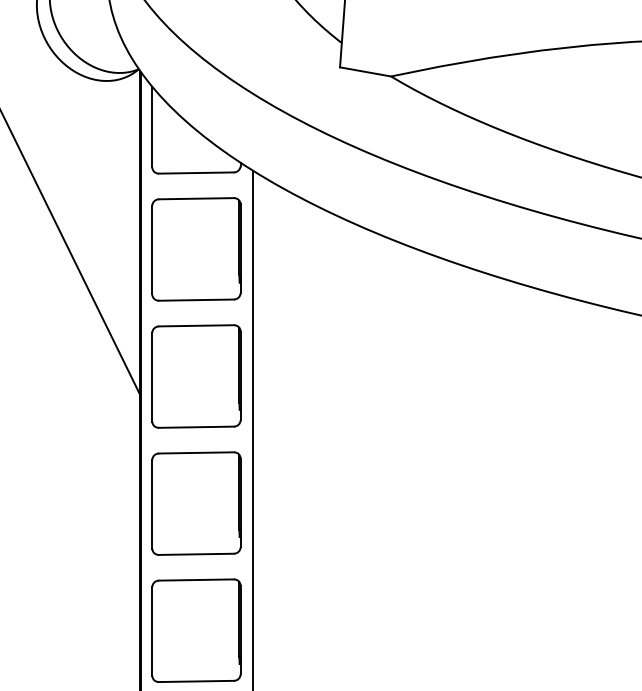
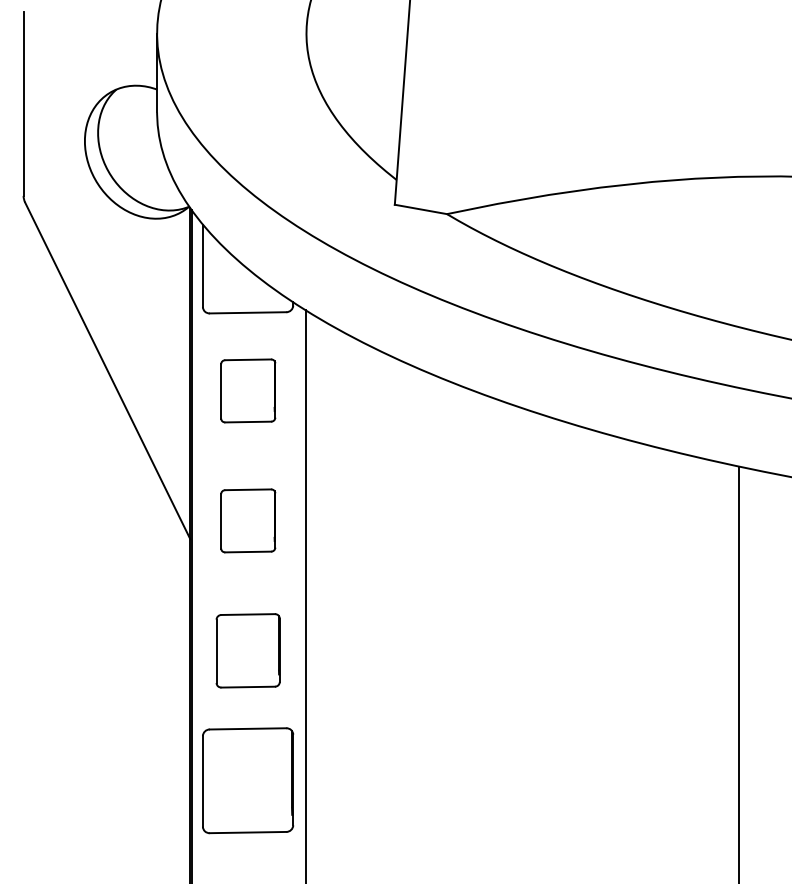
part: (196, 249) -> (248, 390), size x0.6
part: (196, 376) -> (248, 520), size x0.6
part: (196, 503) -> (248, 650), size x0.7

